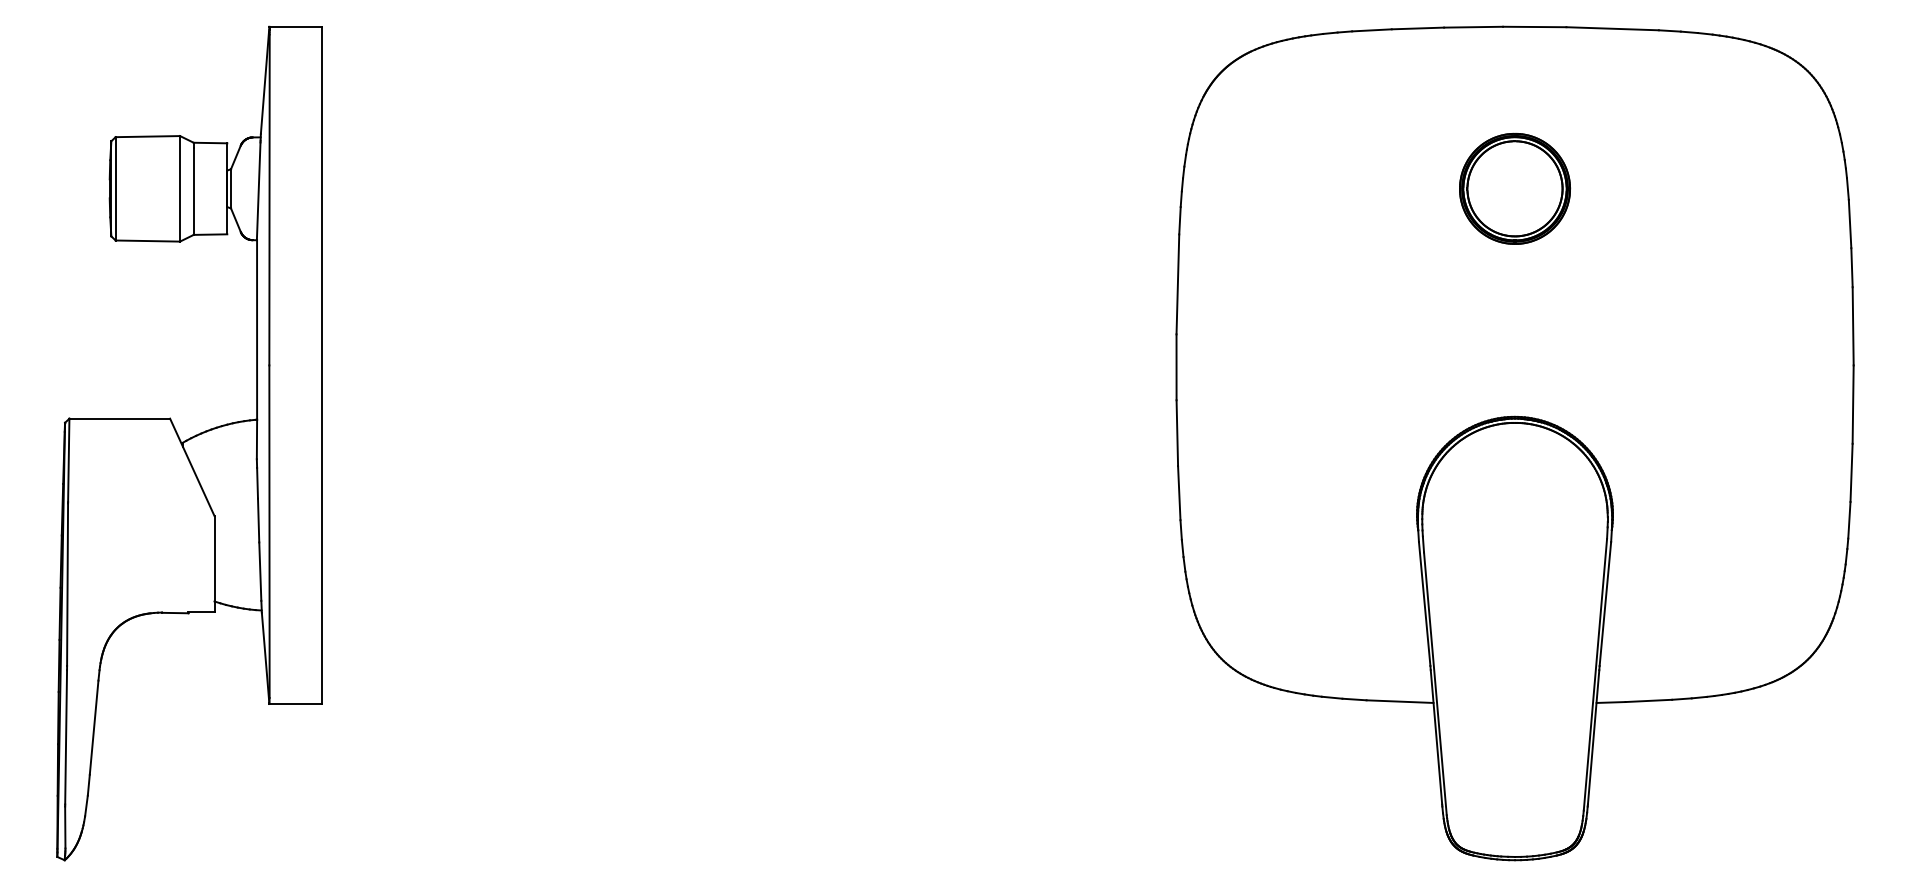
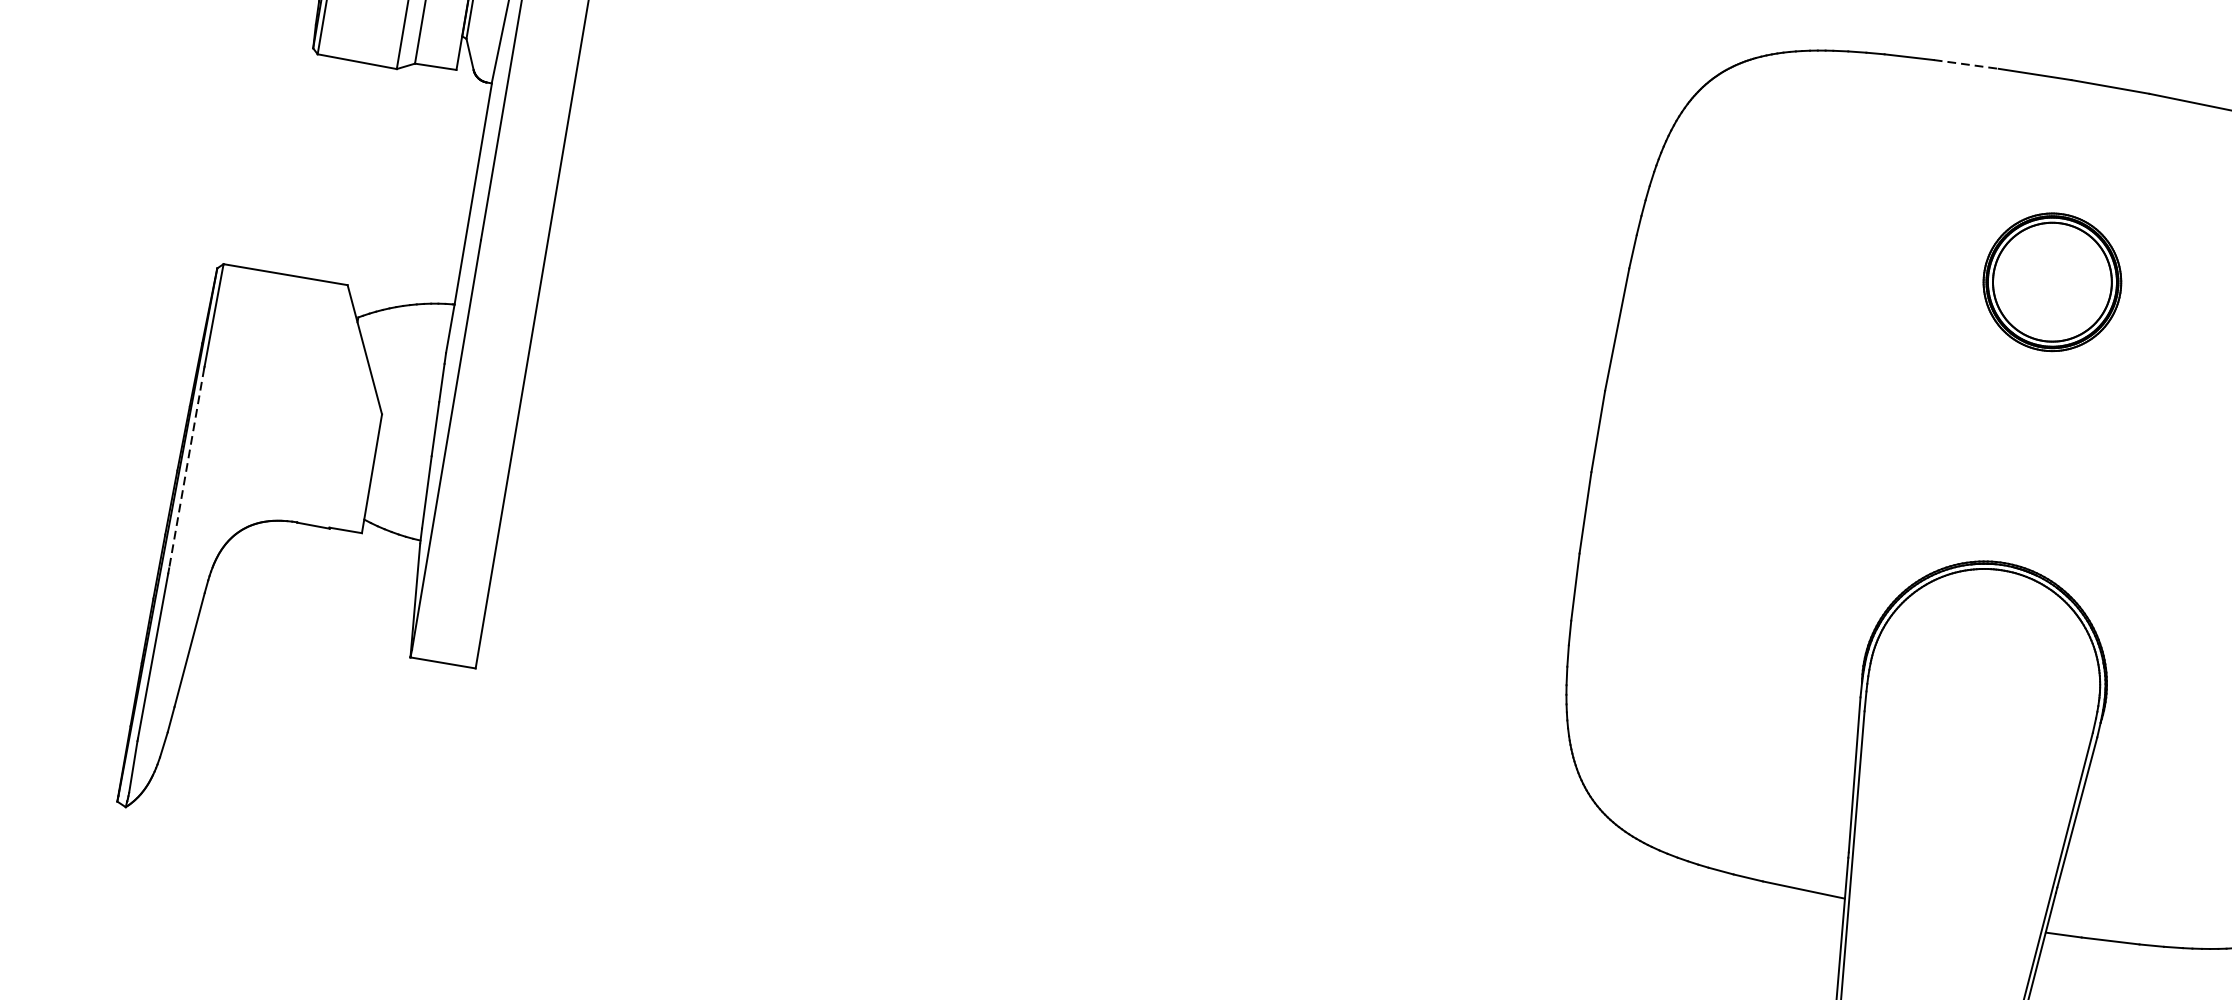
line: (1418, 28) -> (1966, 64), solid -> dashed
line: (67, 585) -> (186, 469), solid -> dashed

